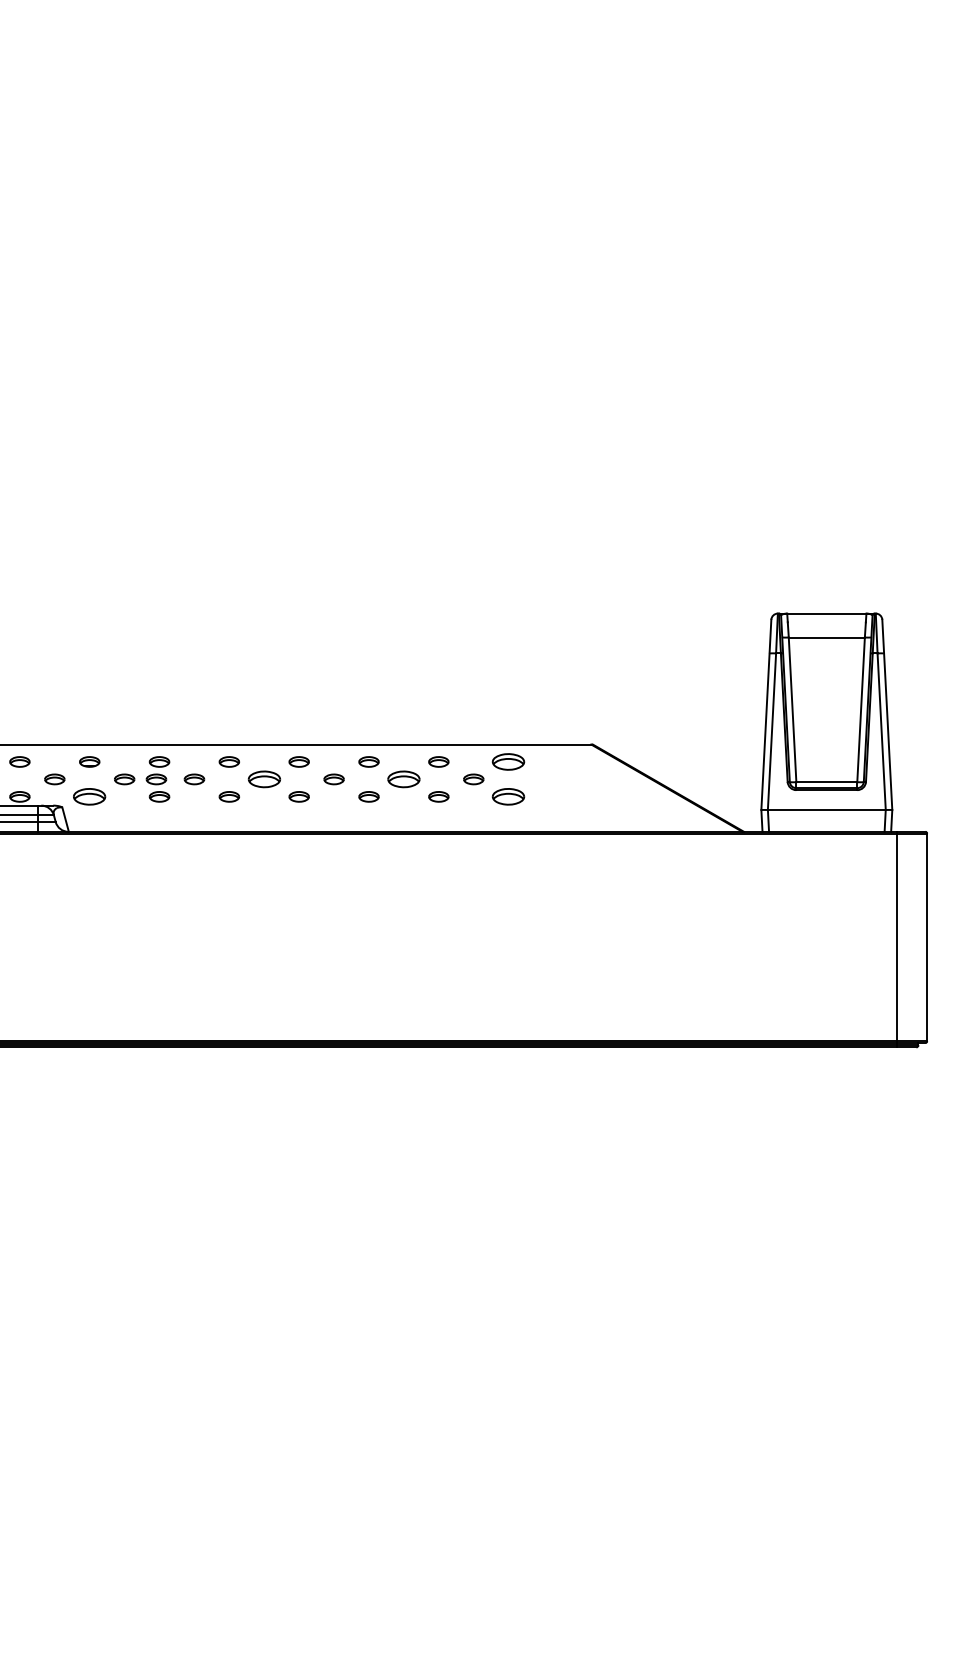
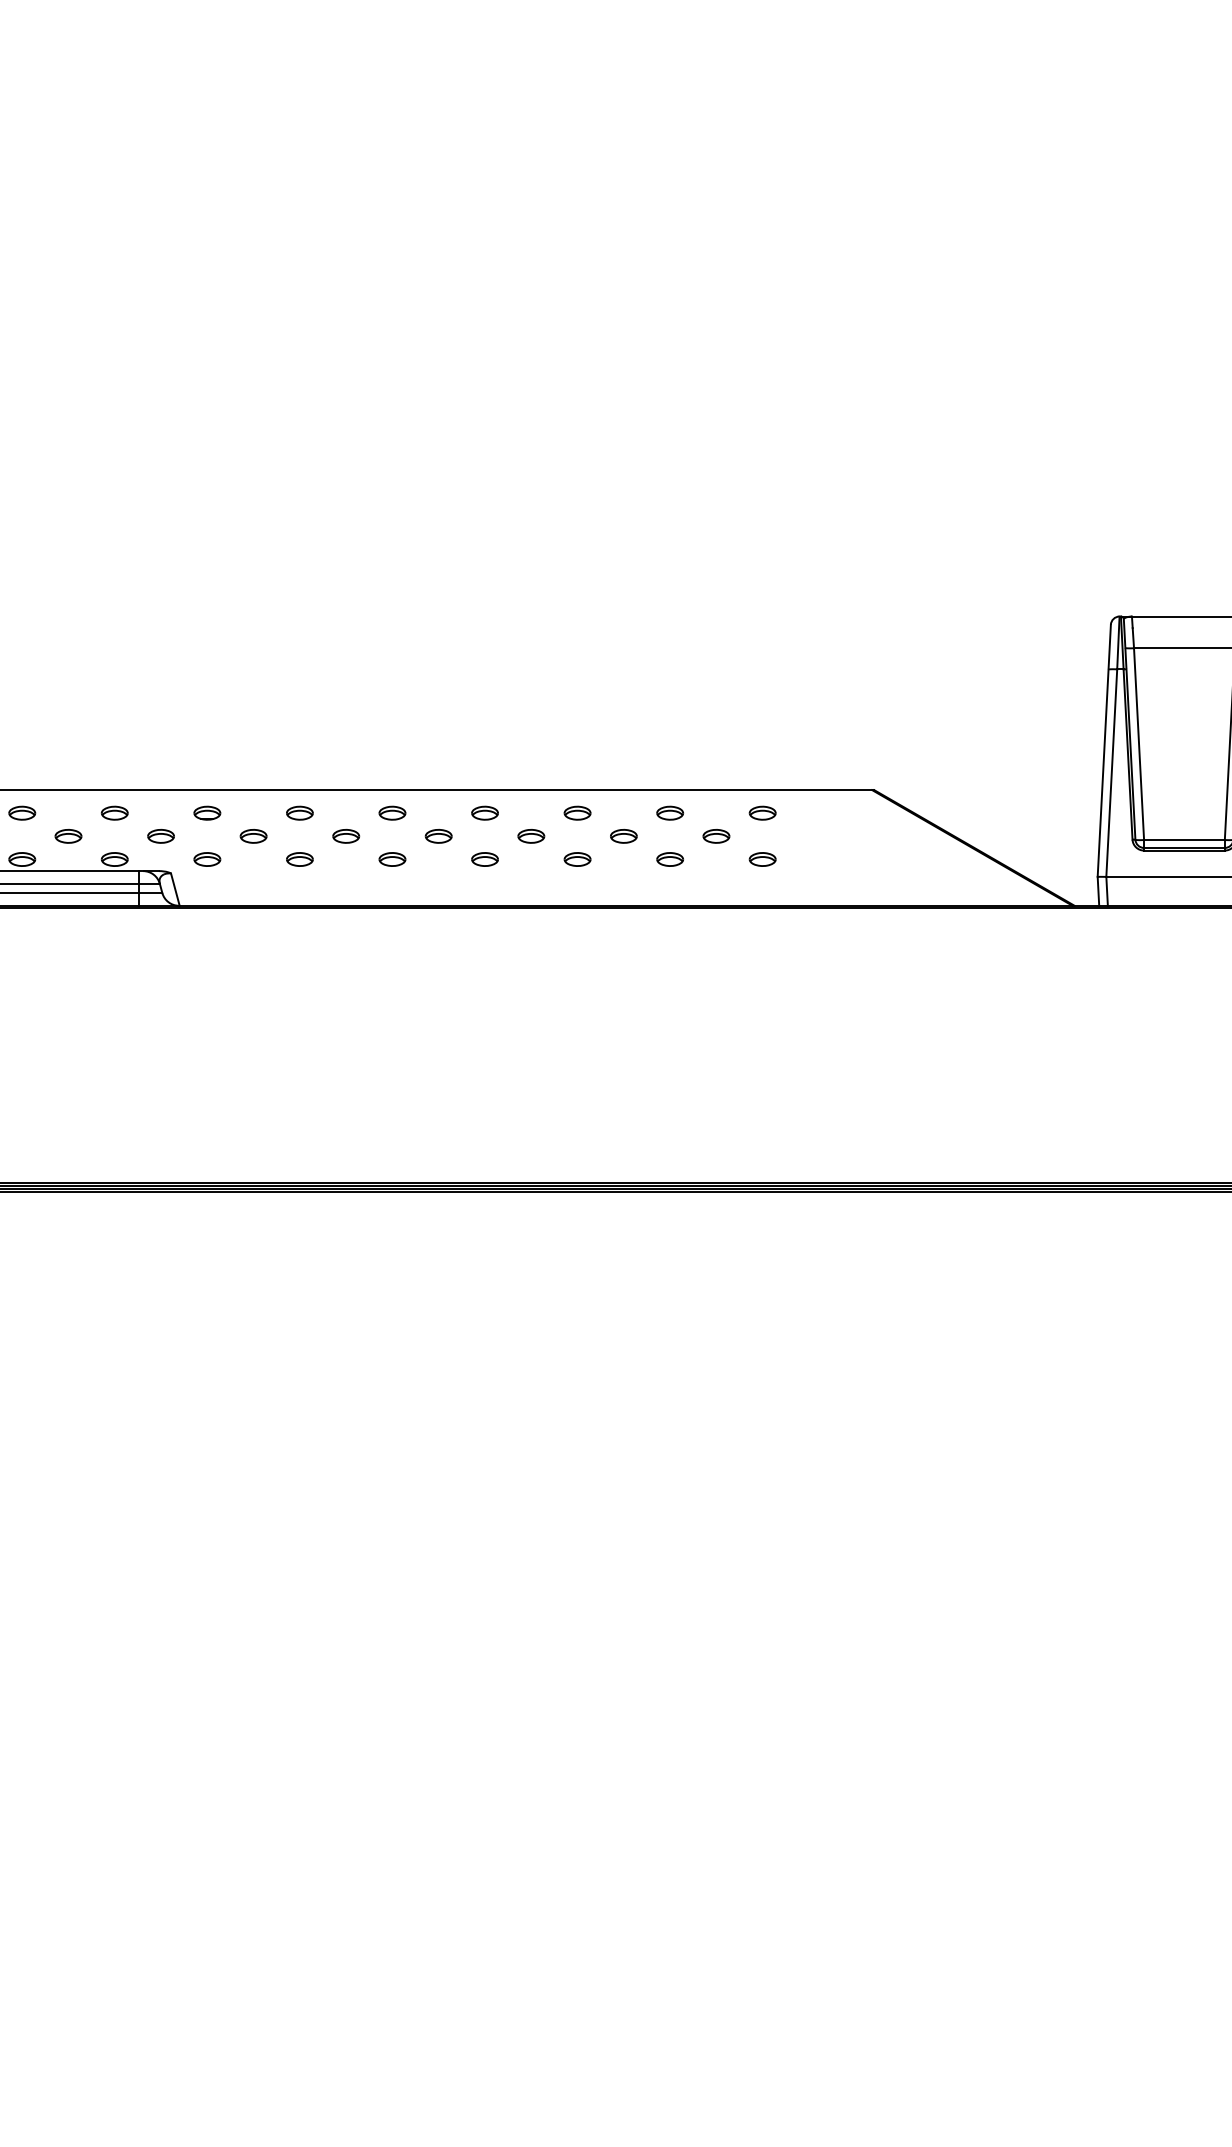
part: (508, 761) -> (762, 812), size x0.62
part: (156, 779) -> (295, 836), removed
part: (263, 779) -> (437, 836), size x0.62
part: (403, 779) -> (623, 836), size x0.62
part: (89, 796) -> (207, 859), size x0.62
part: (508, 796) -> (762, 859), size x0.62

